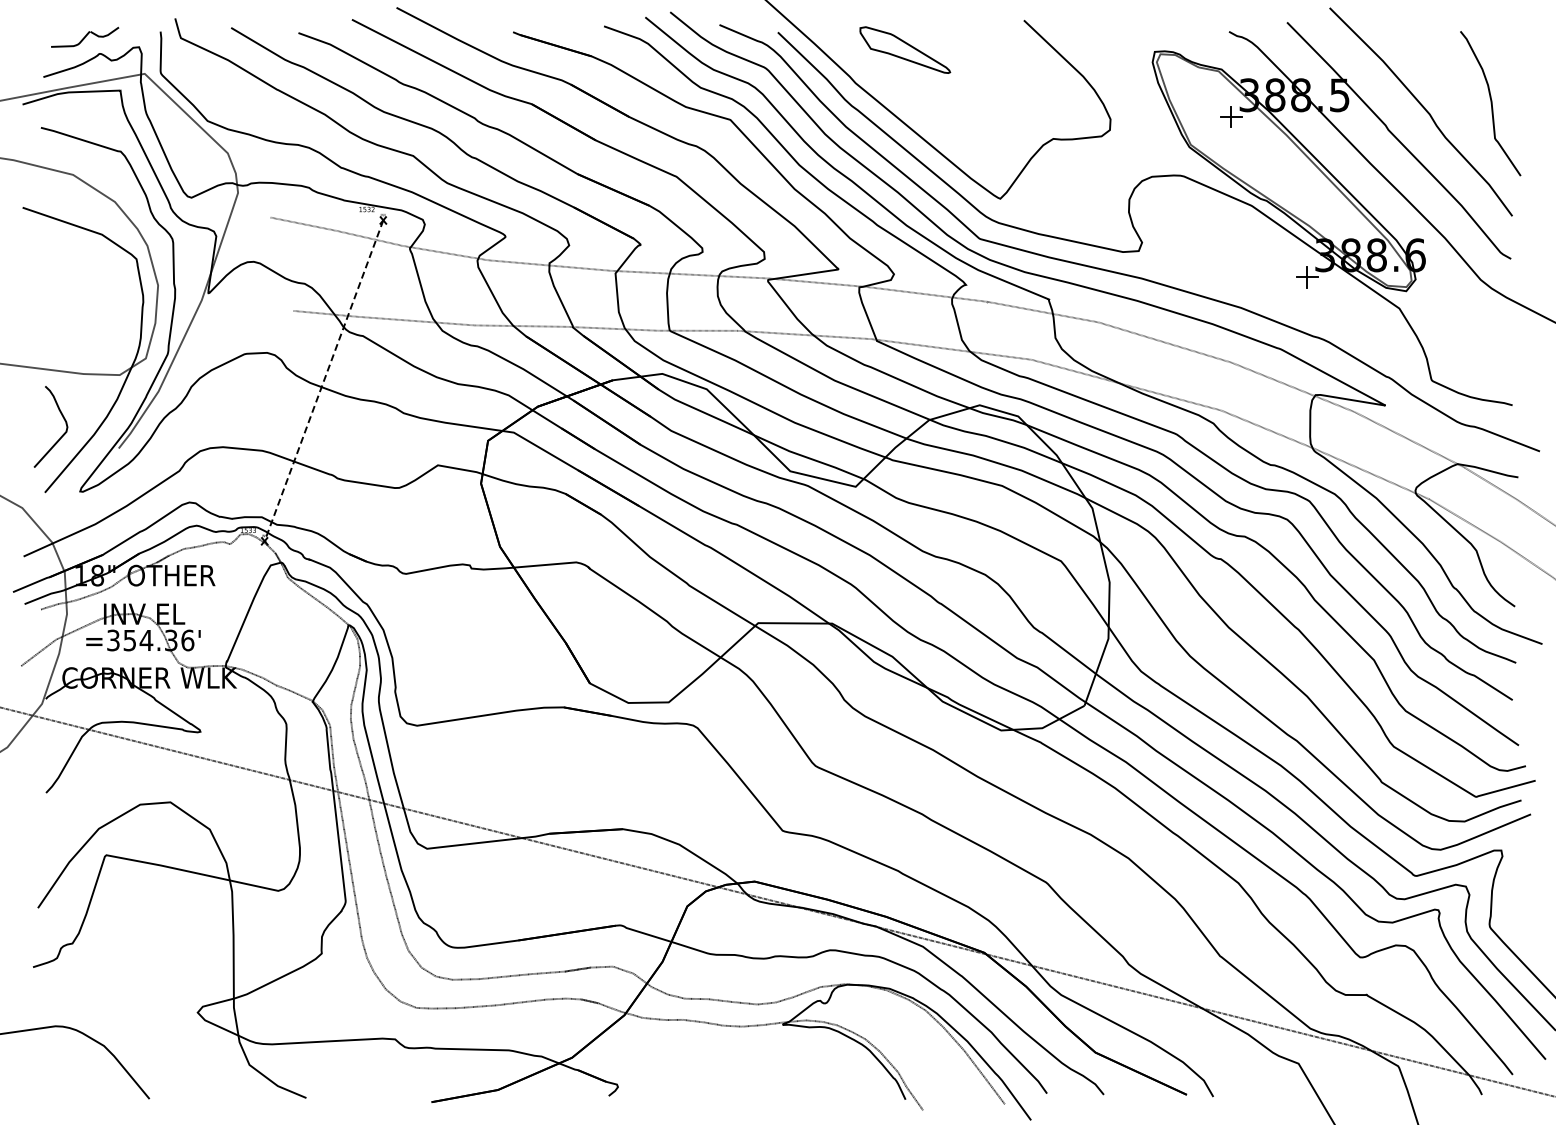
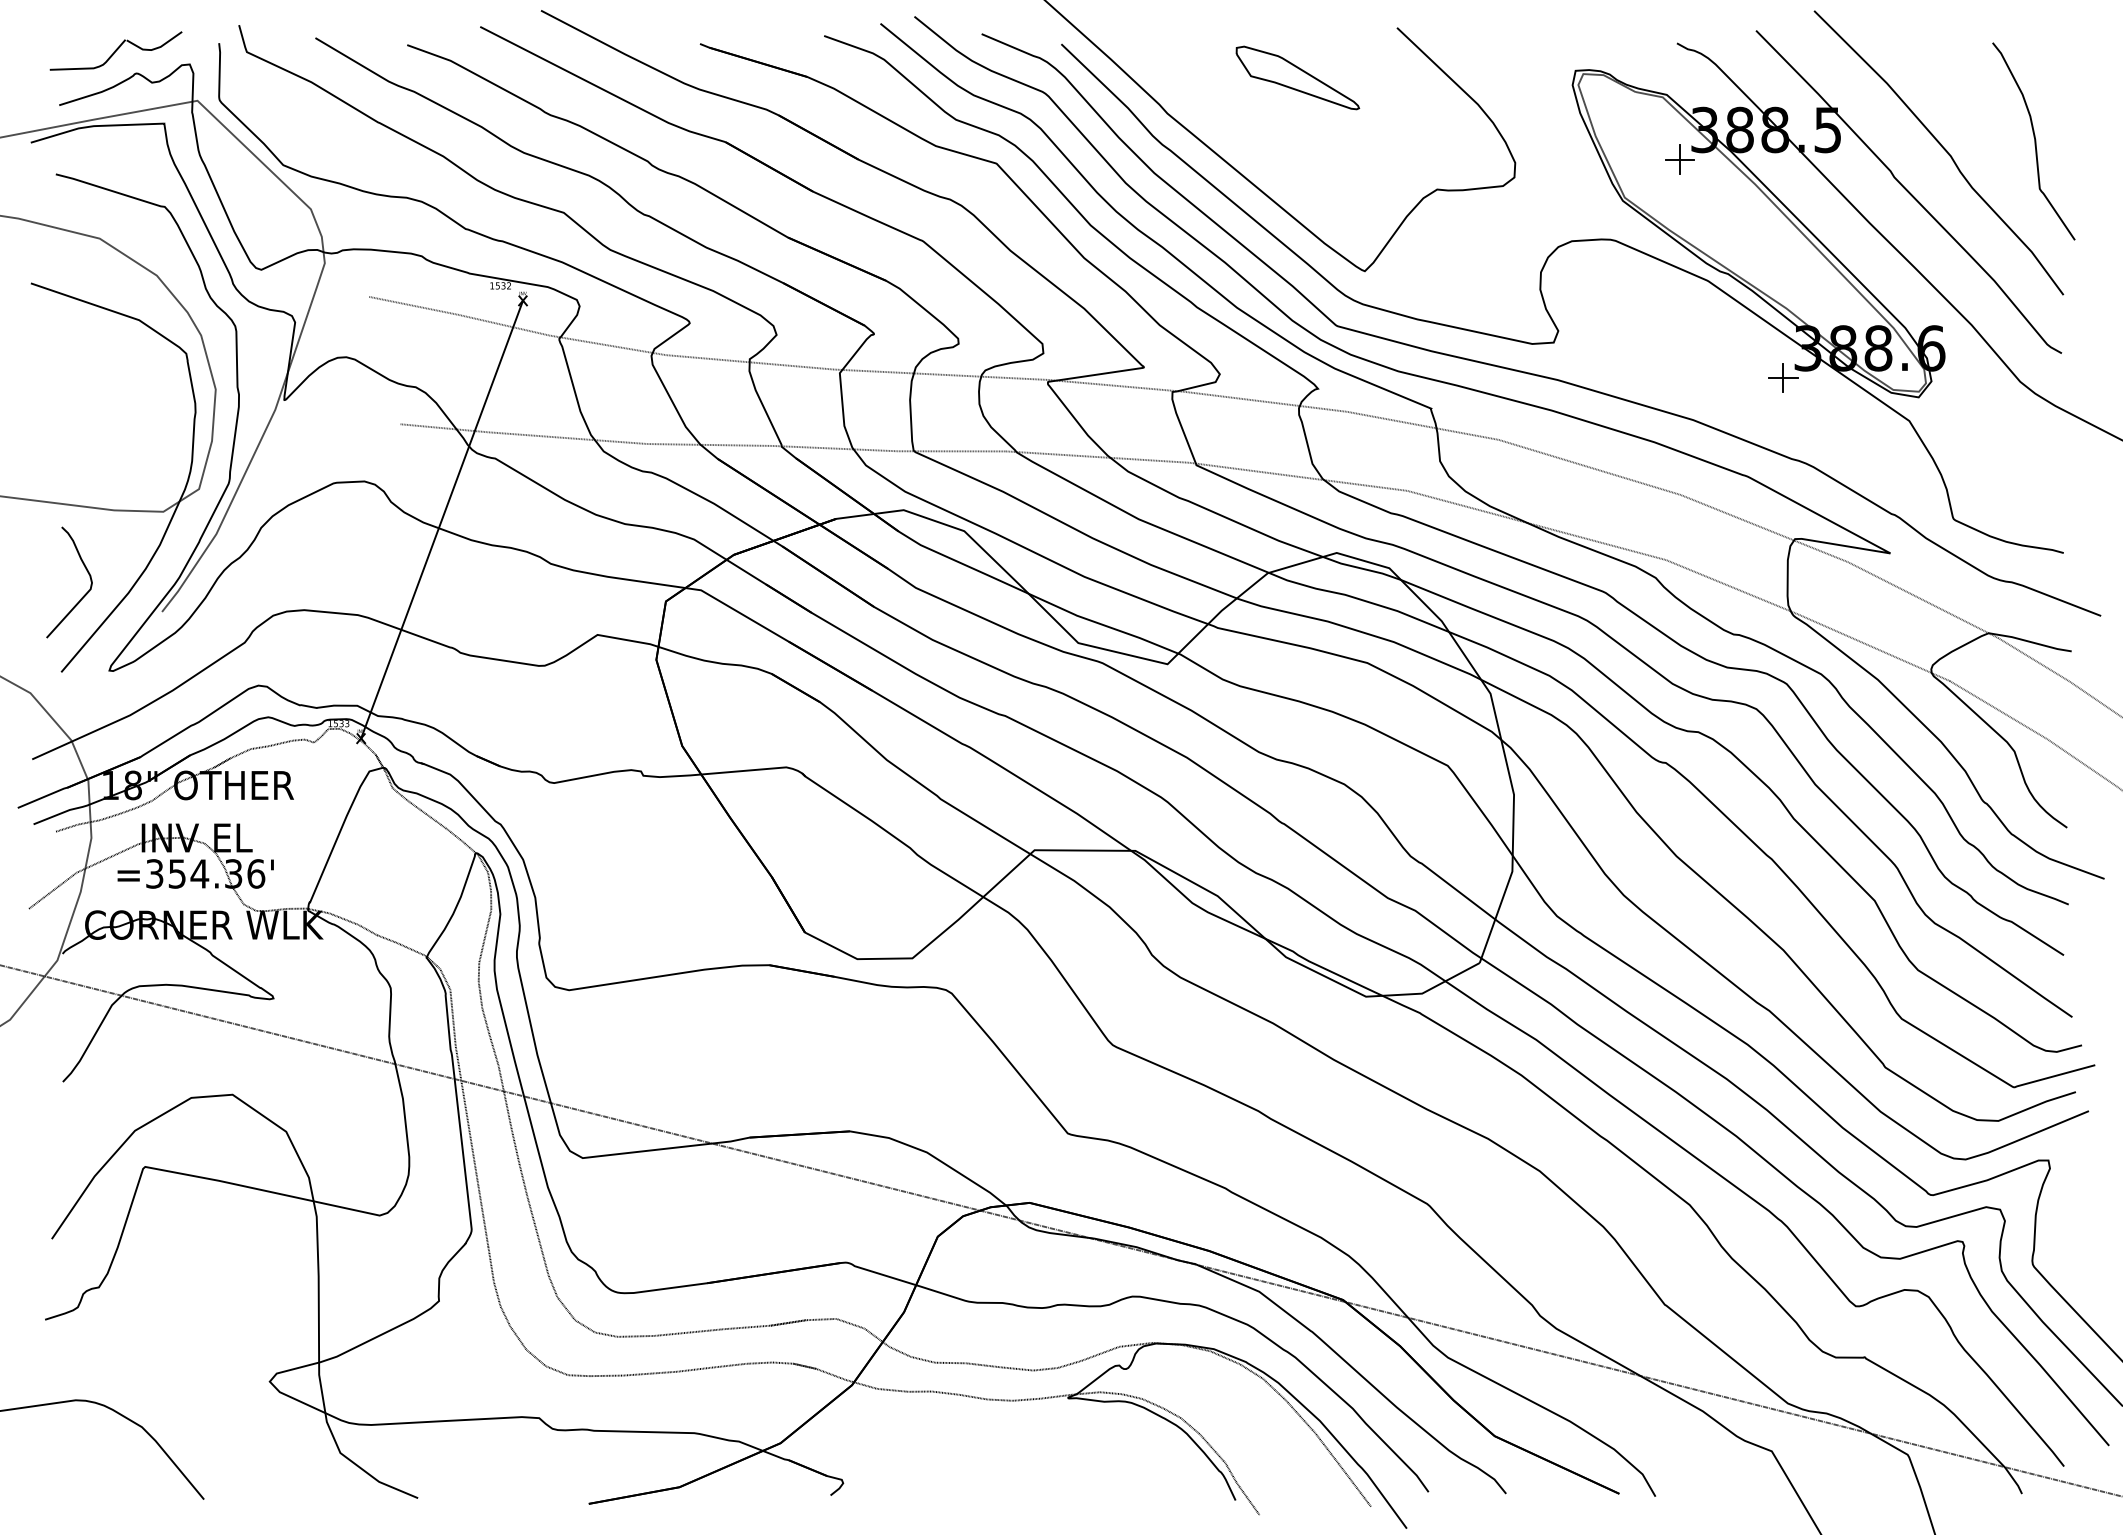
part: (84, 36) -> (115, 49), size x1.43
part: (905, 49) -> (1298, 77), moved
line: (323, 381) -> (441, 520), dashed -> solid

